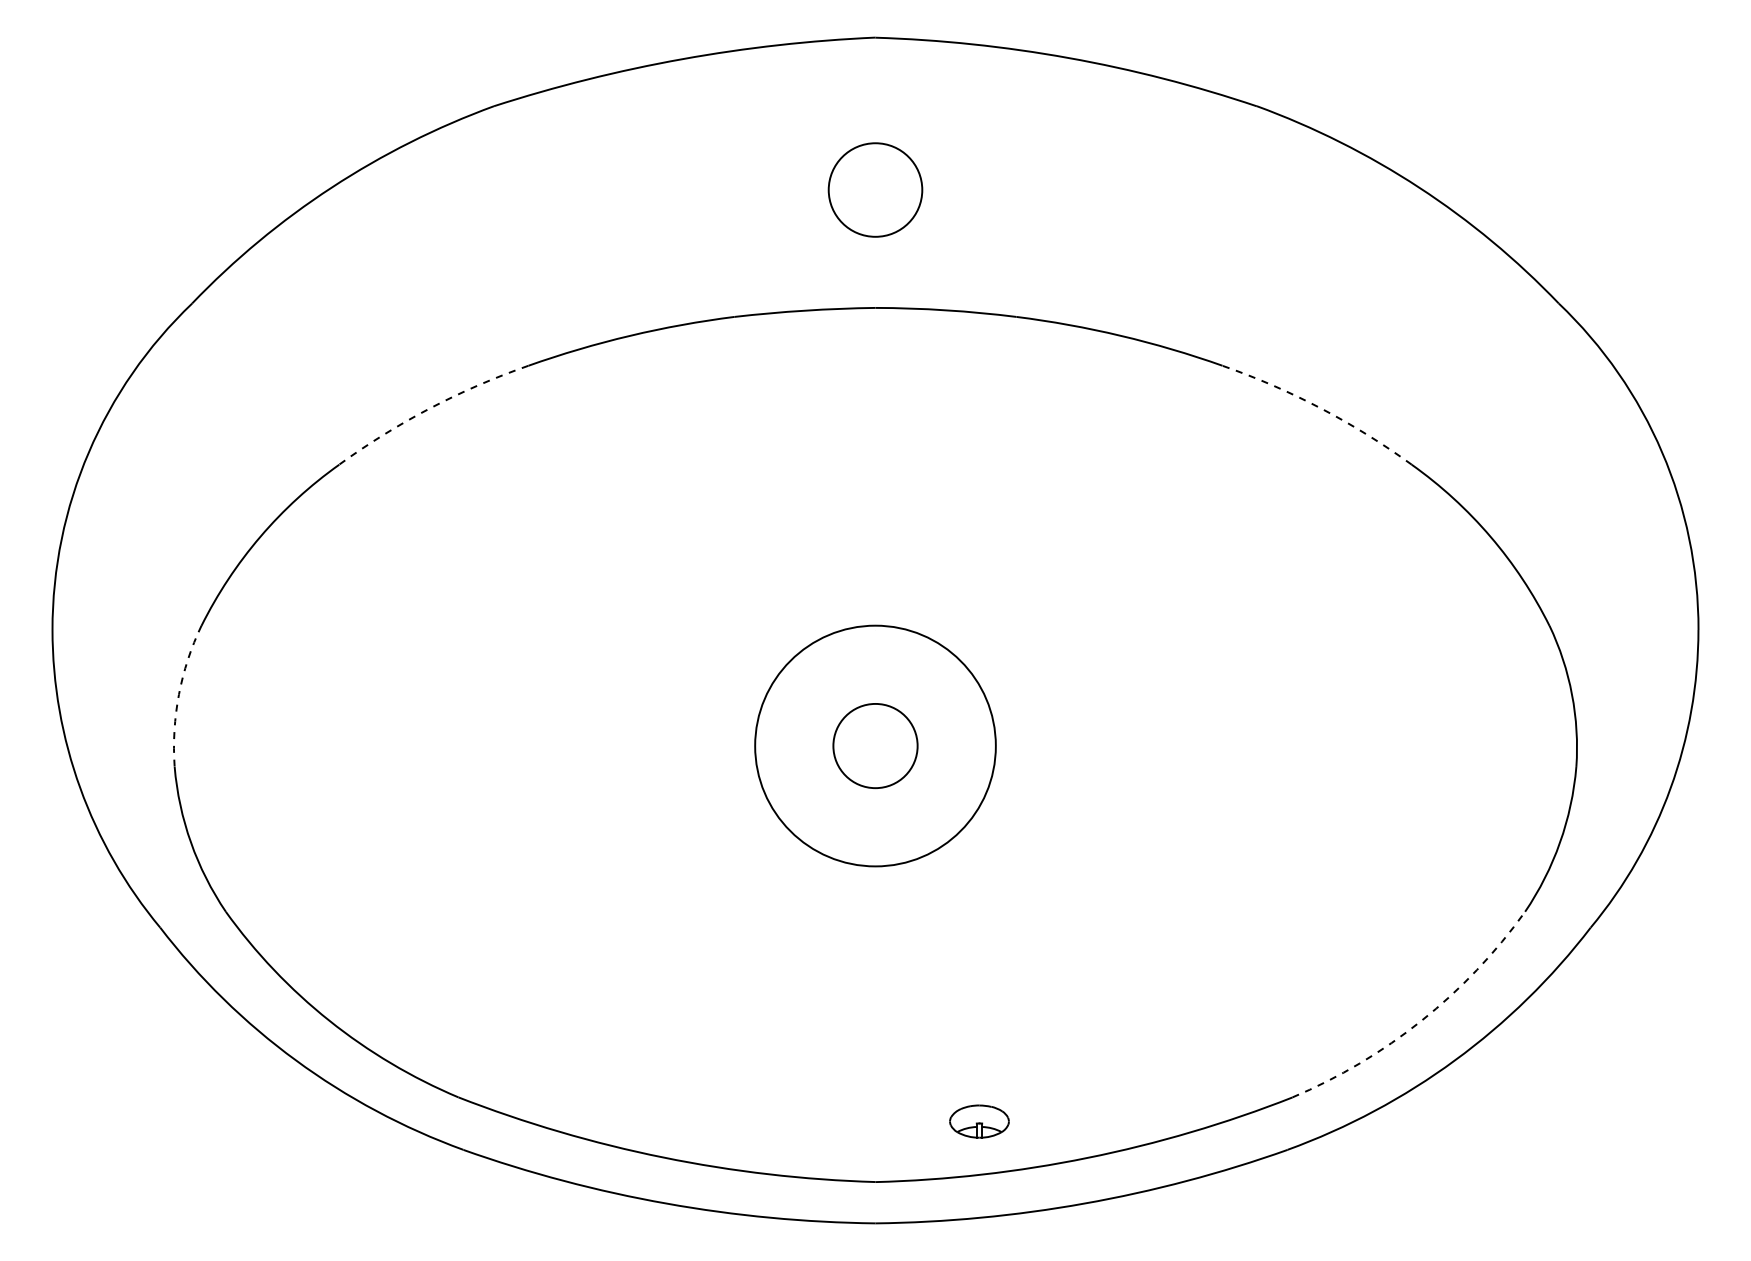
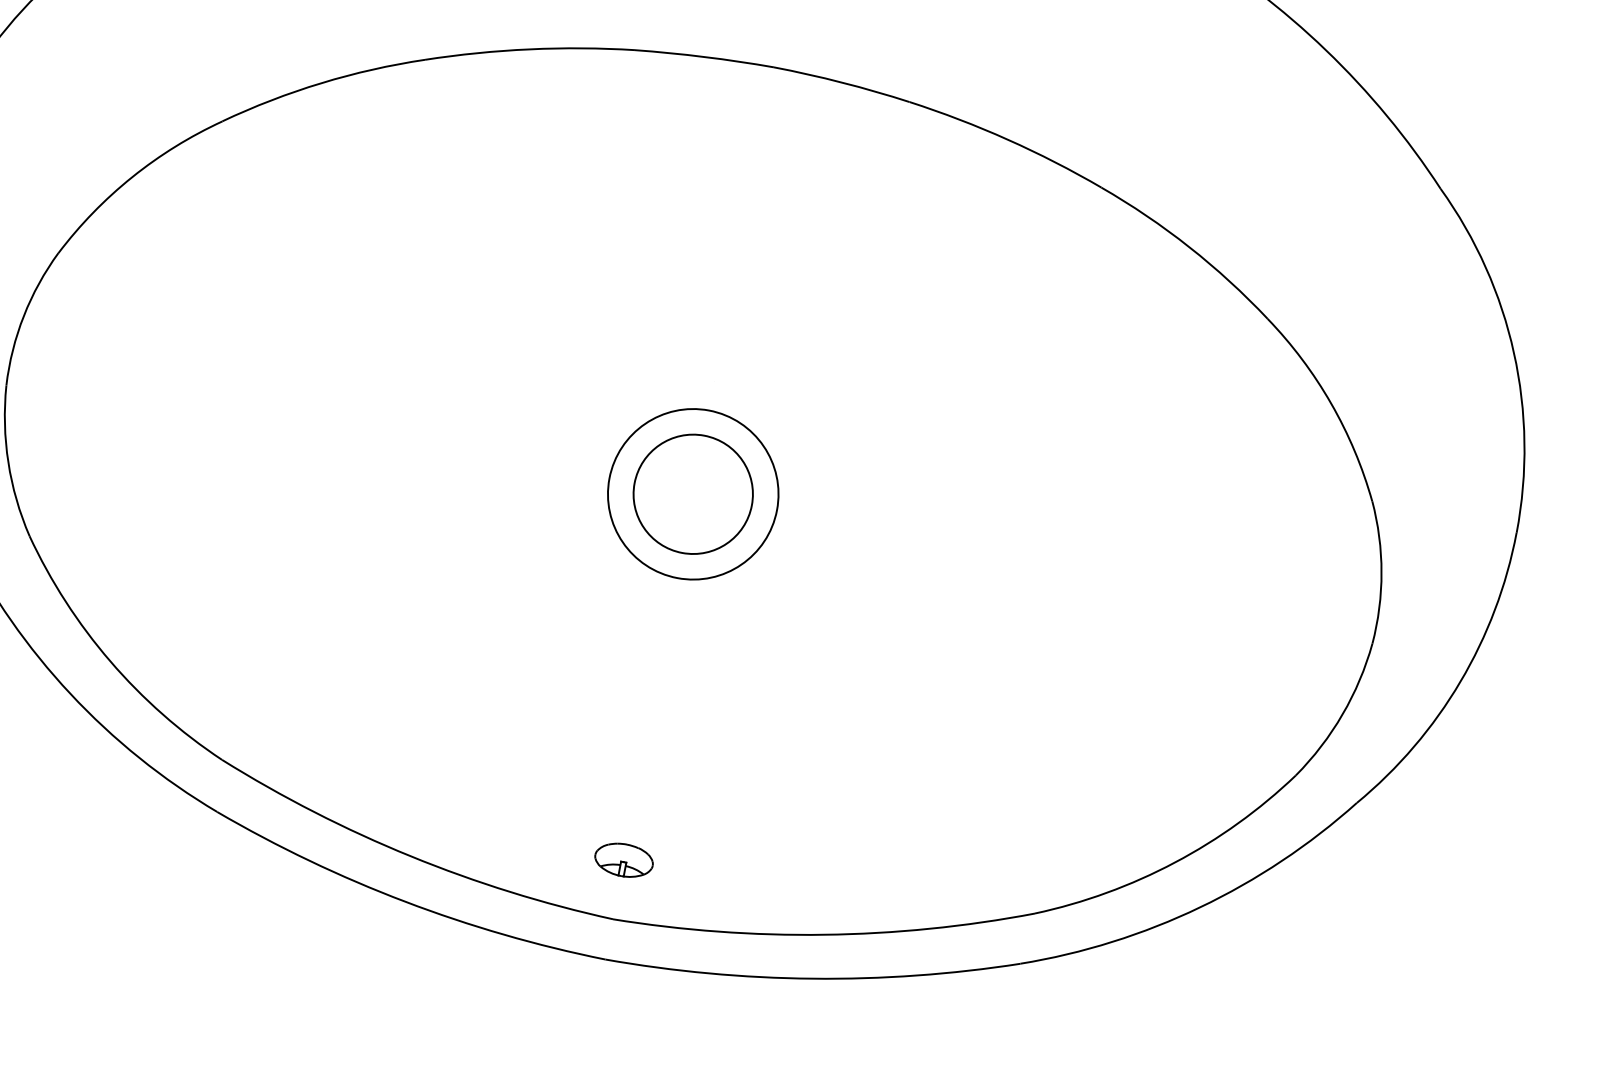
arc: (430, 408) -> (321, 83), dashed -> solid
arc: (1320, 408) -> (1189, 247), dashed -> solid
arc: (178, 694) -> (23, 315), dashed -> solid
circle: (875, 745) -> (693, 493), size x1.43
circle: (875, 746) -> (693, 494), size x0.71
arc: (1421, 1020) -> (1174, 862), dashed -> solid
part: (979, 1121) -> (624, 860), moved

